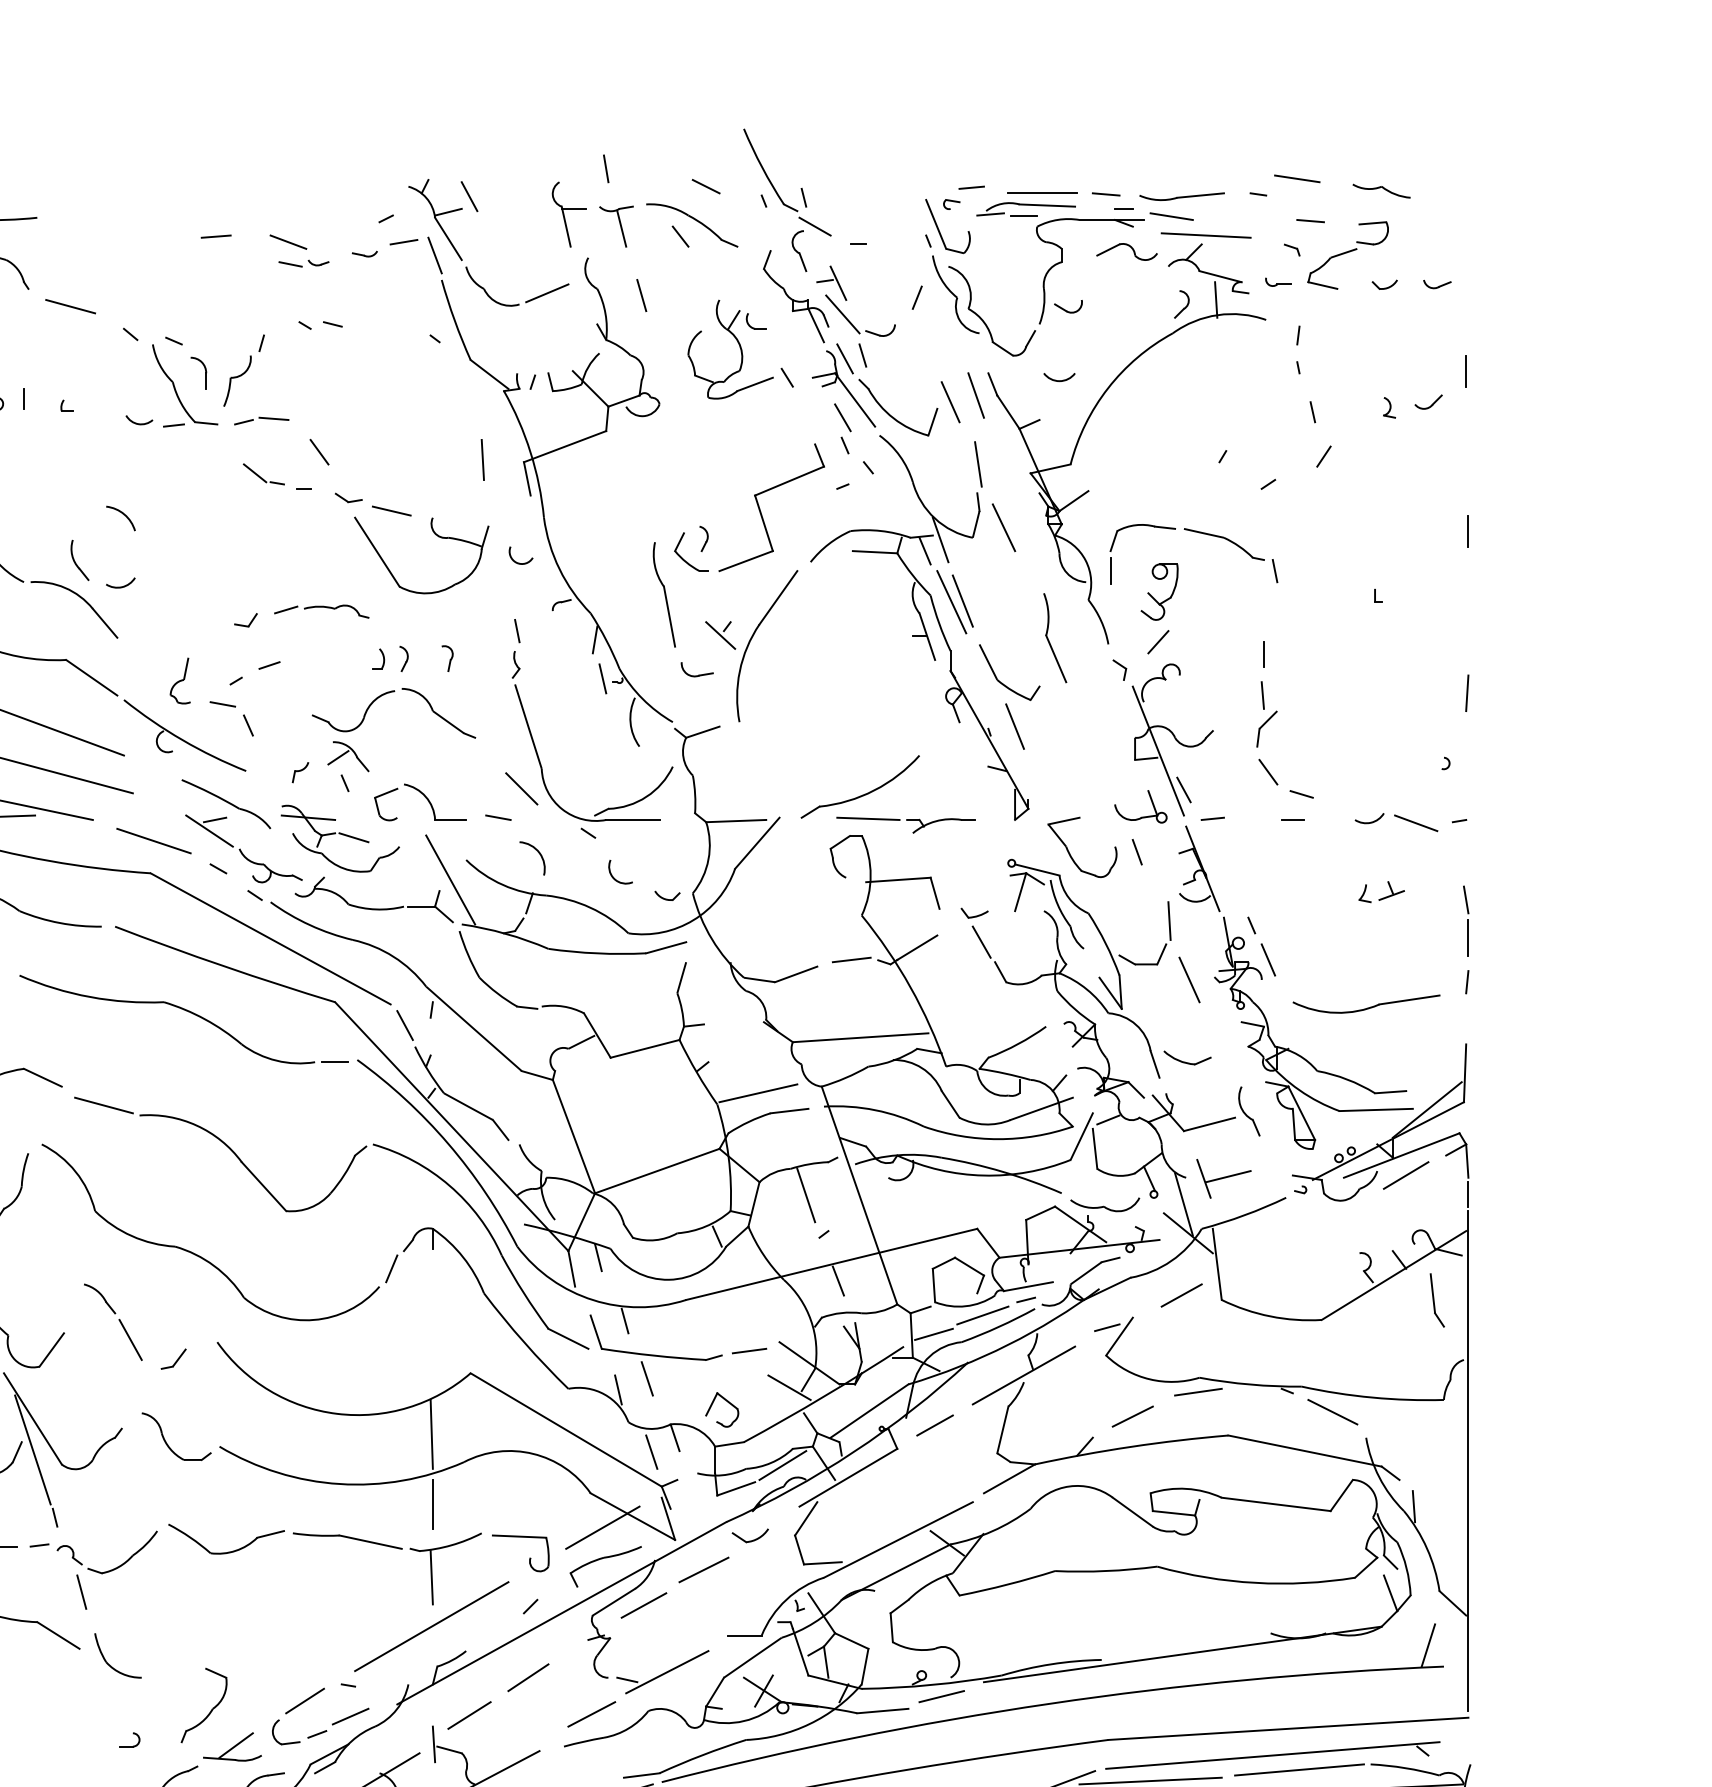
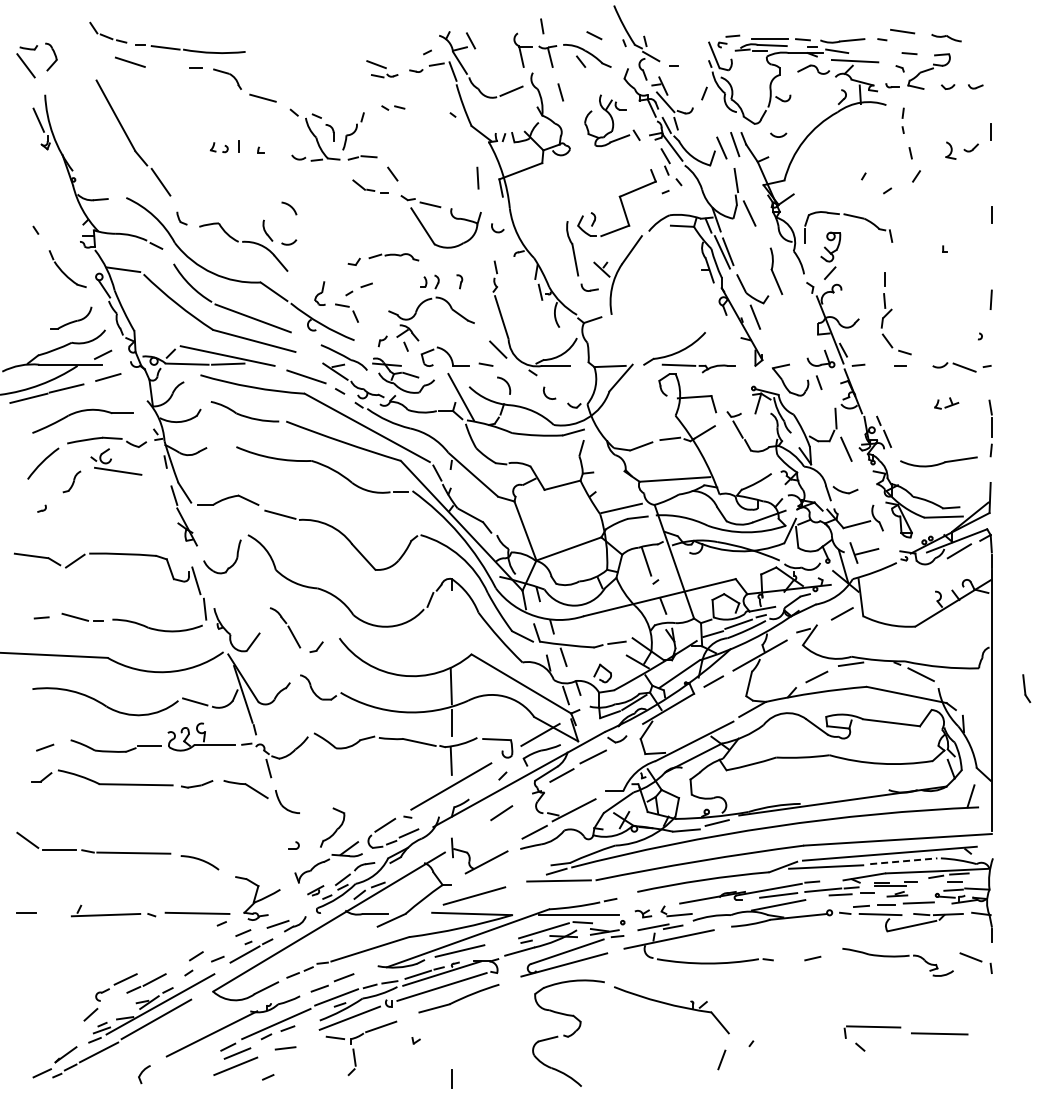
line: (215, 236) -> (338, 61), removed
part: (1389, 408) -> (950, 151), size x1.6
part: (1437, 1300) -> (1026, 688), moved
line: (470, 1714) -> (471, 832), removed
line: (1298, 1770) -> (903, 861), solid -> dashed

